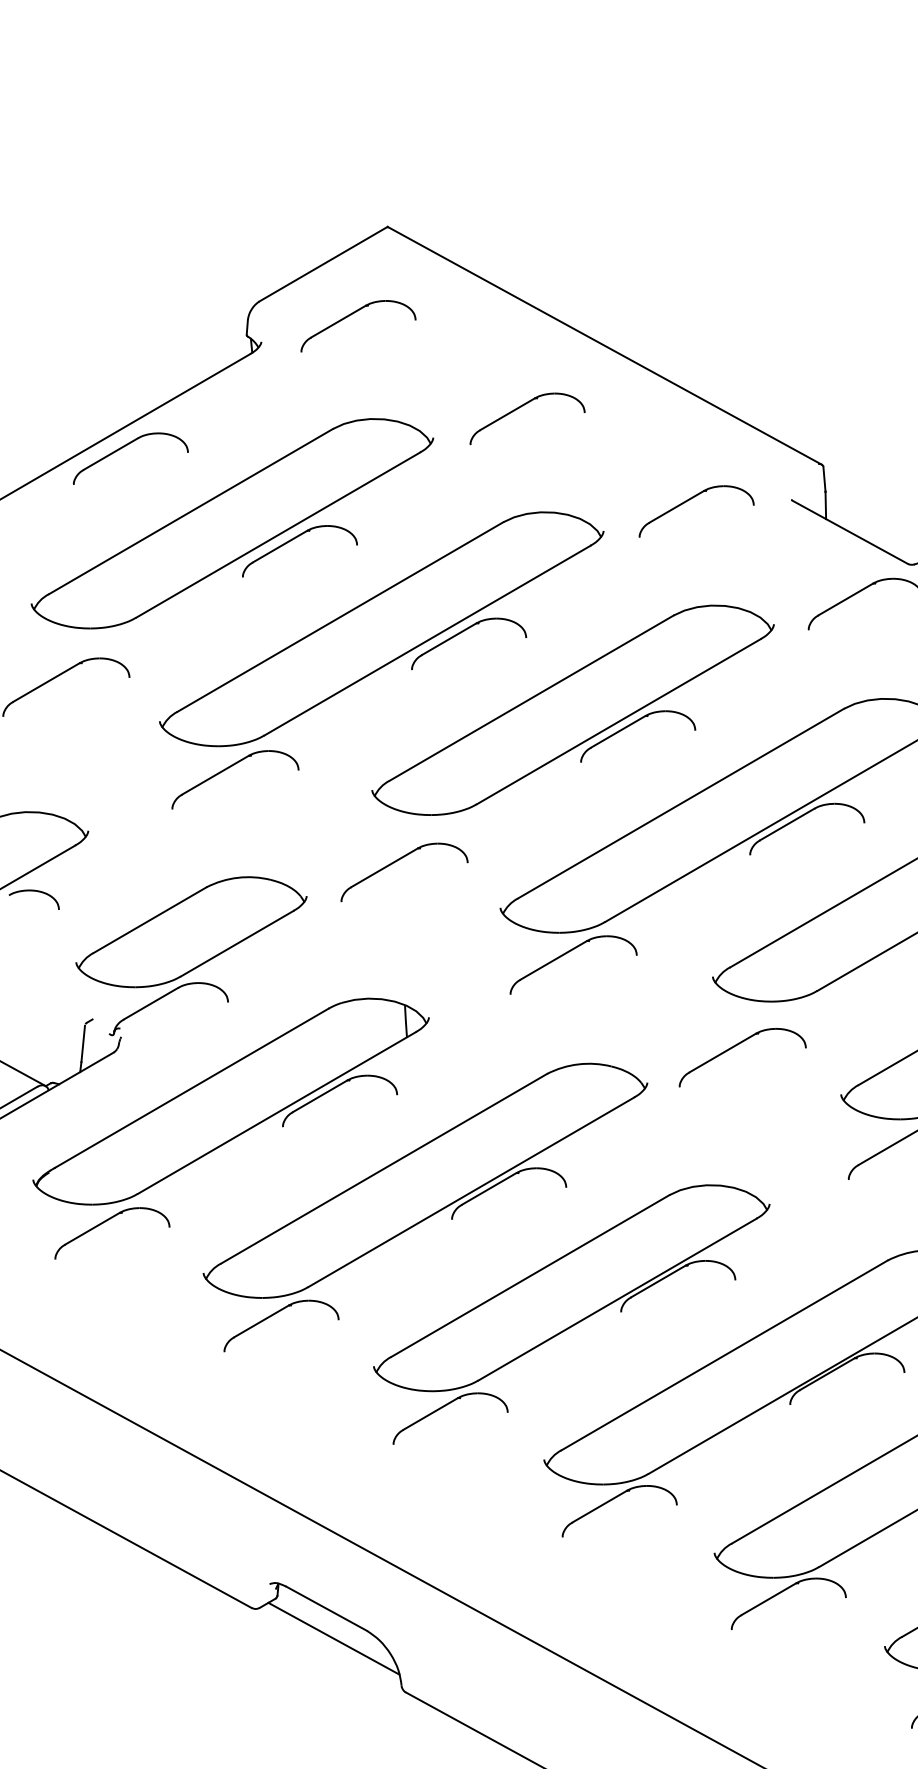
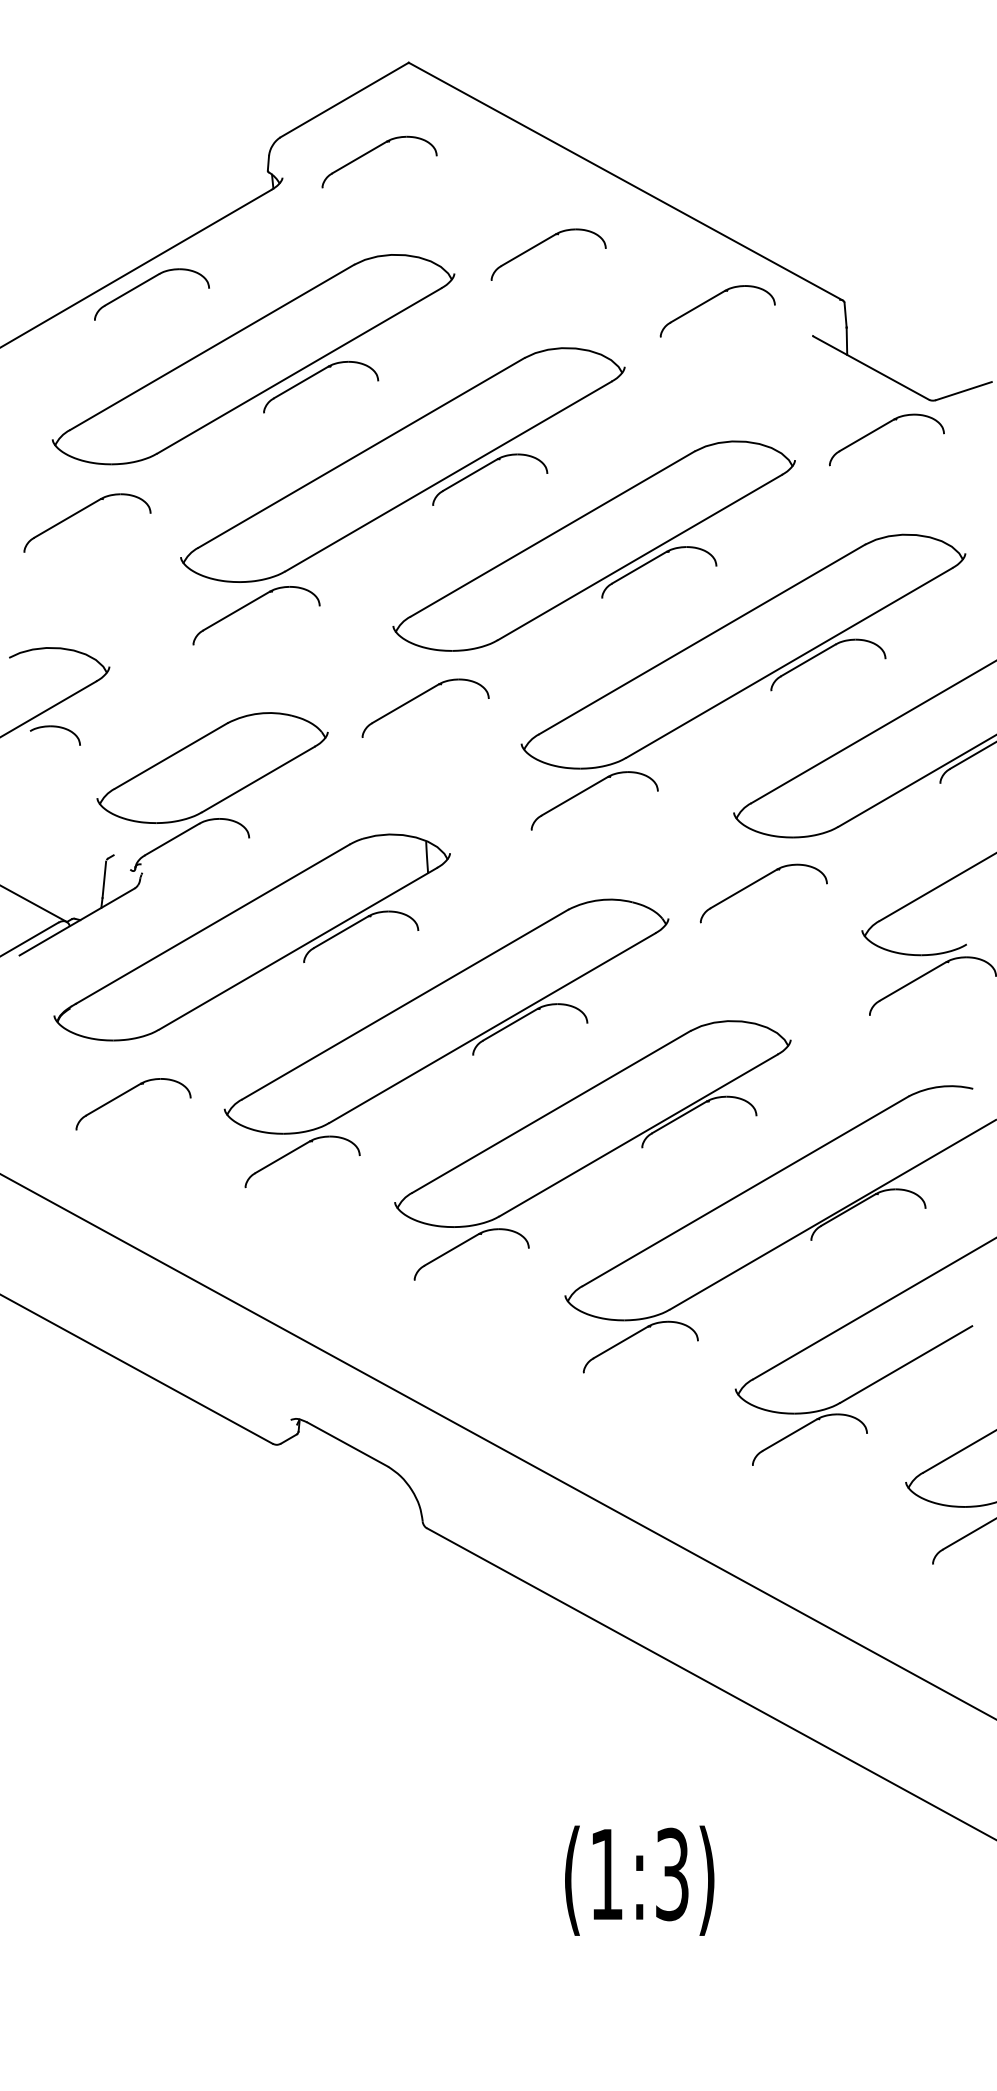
part: (691, 499) -> (712, 299), moved
part: (105, 1222) -> (126, 1093), moved
line: (333, 1638) -> (354, 1474), removed

